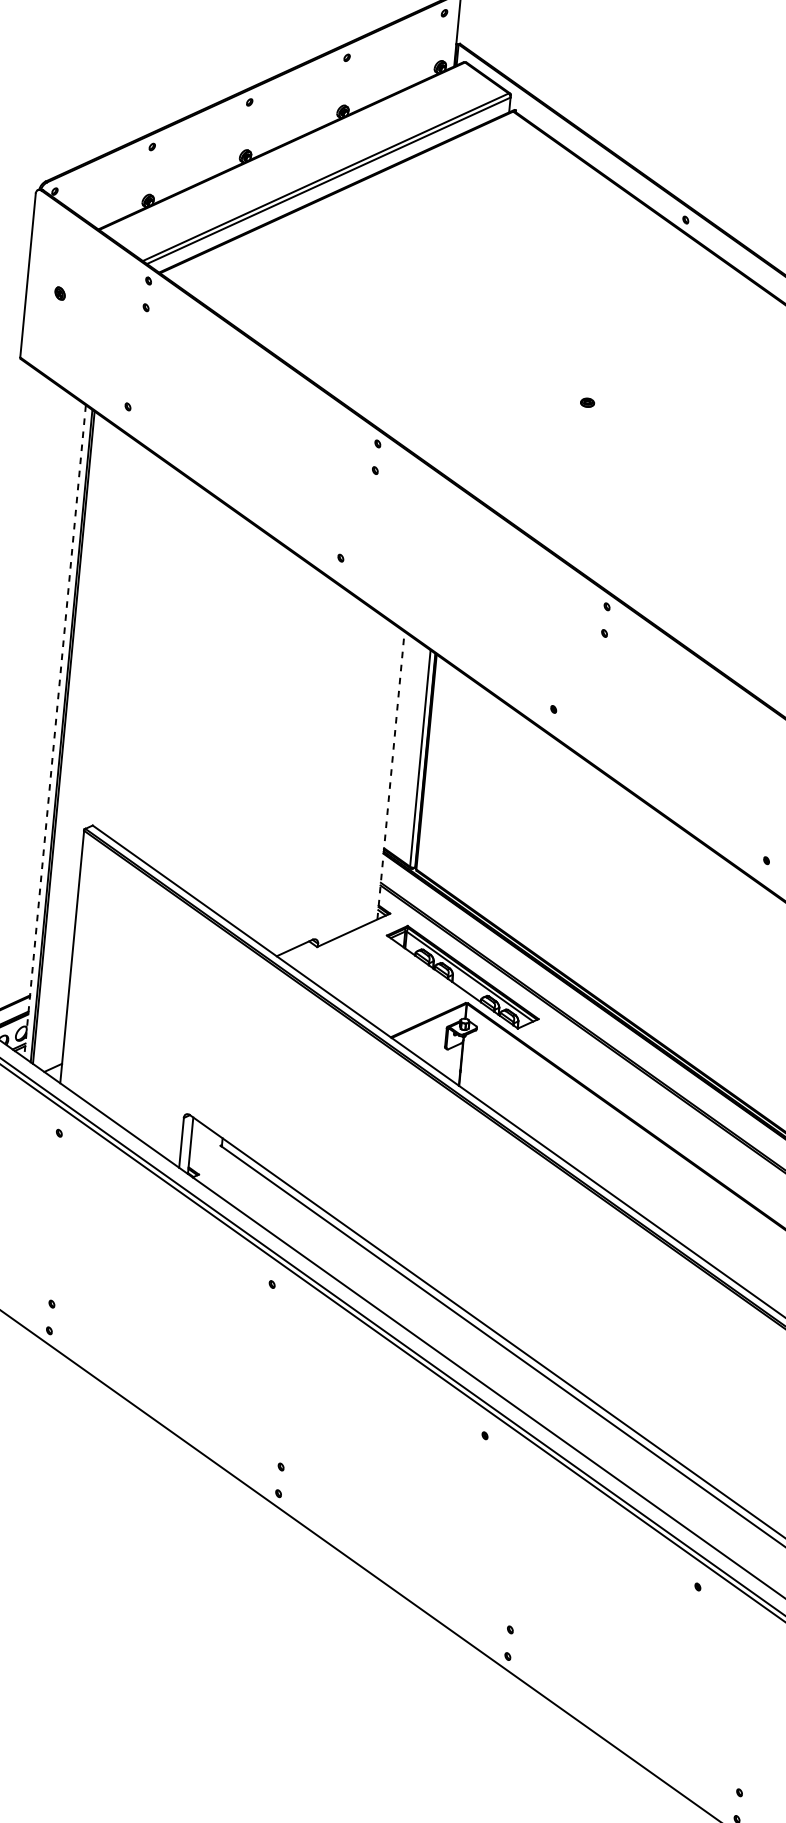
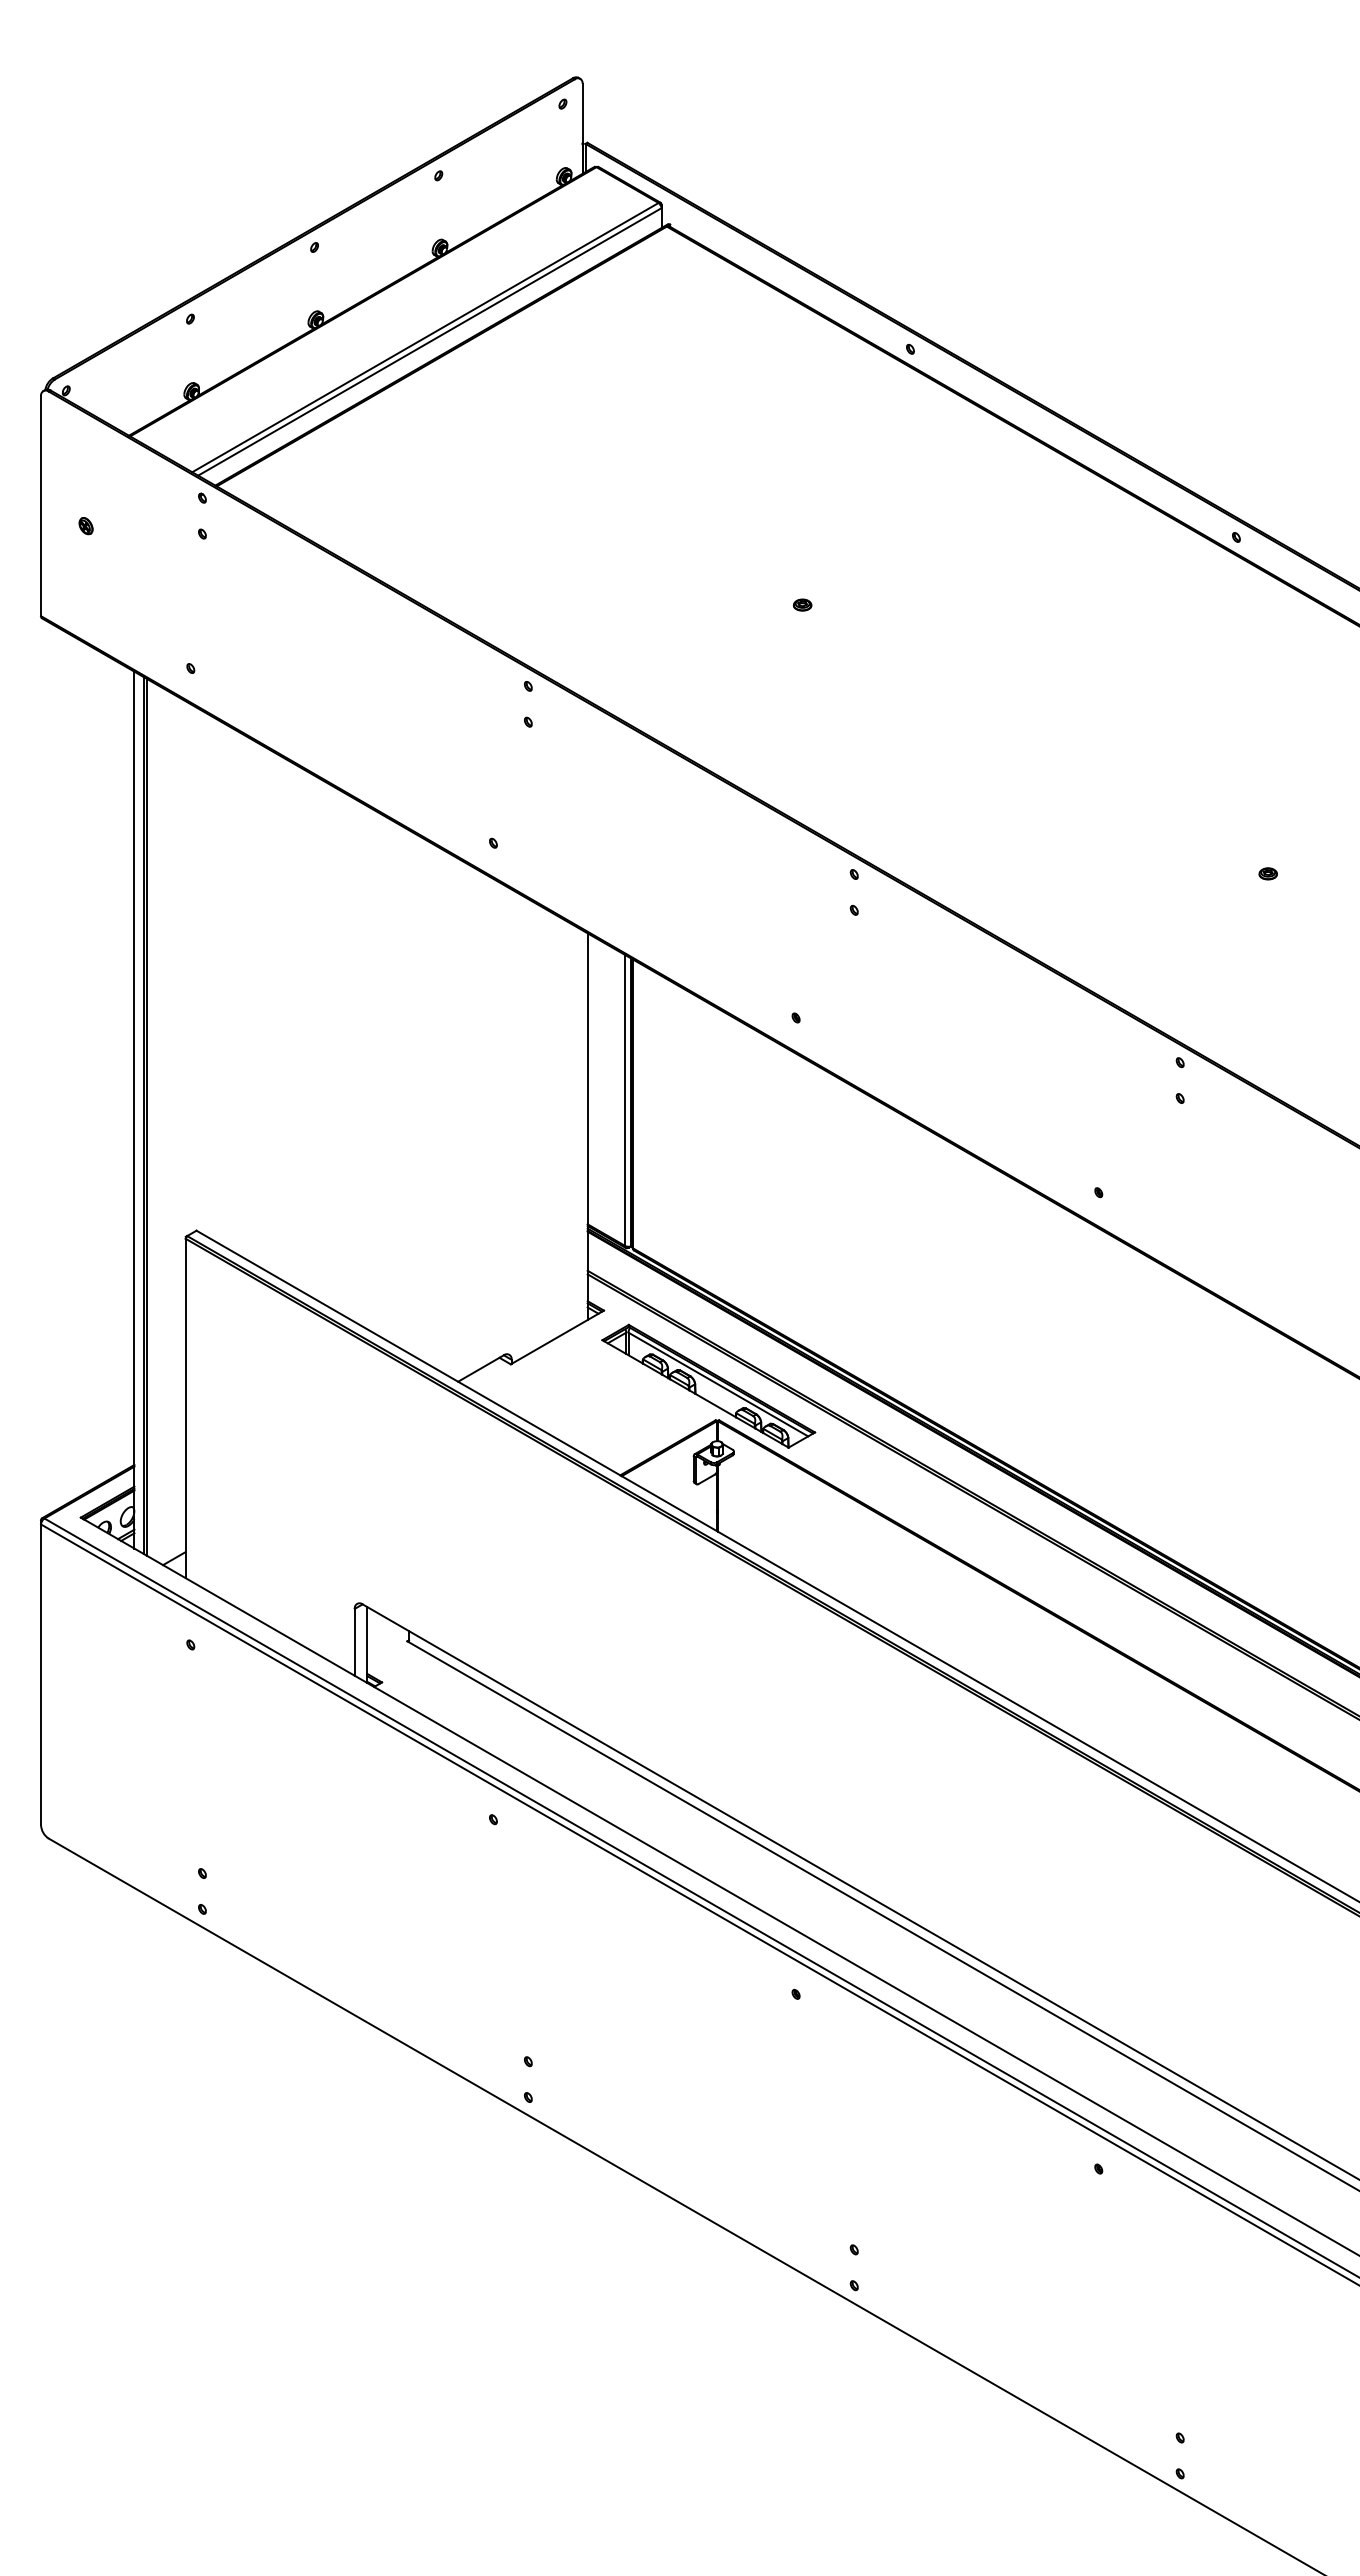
line: (55, 731) -> (134, 1110), dashed -> solid
line: (390, 775) -> (587, 1126), dashed -> solid

